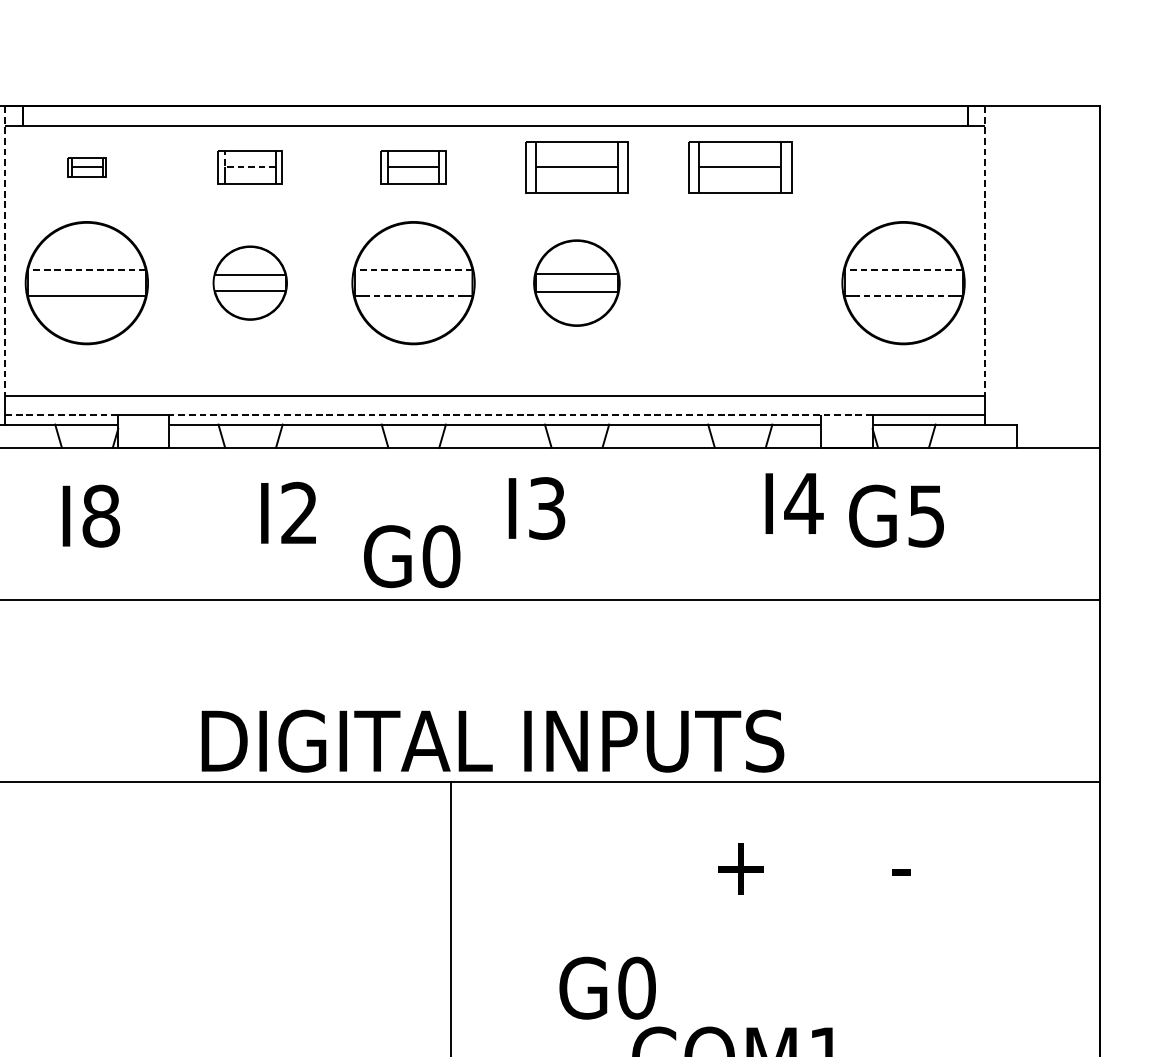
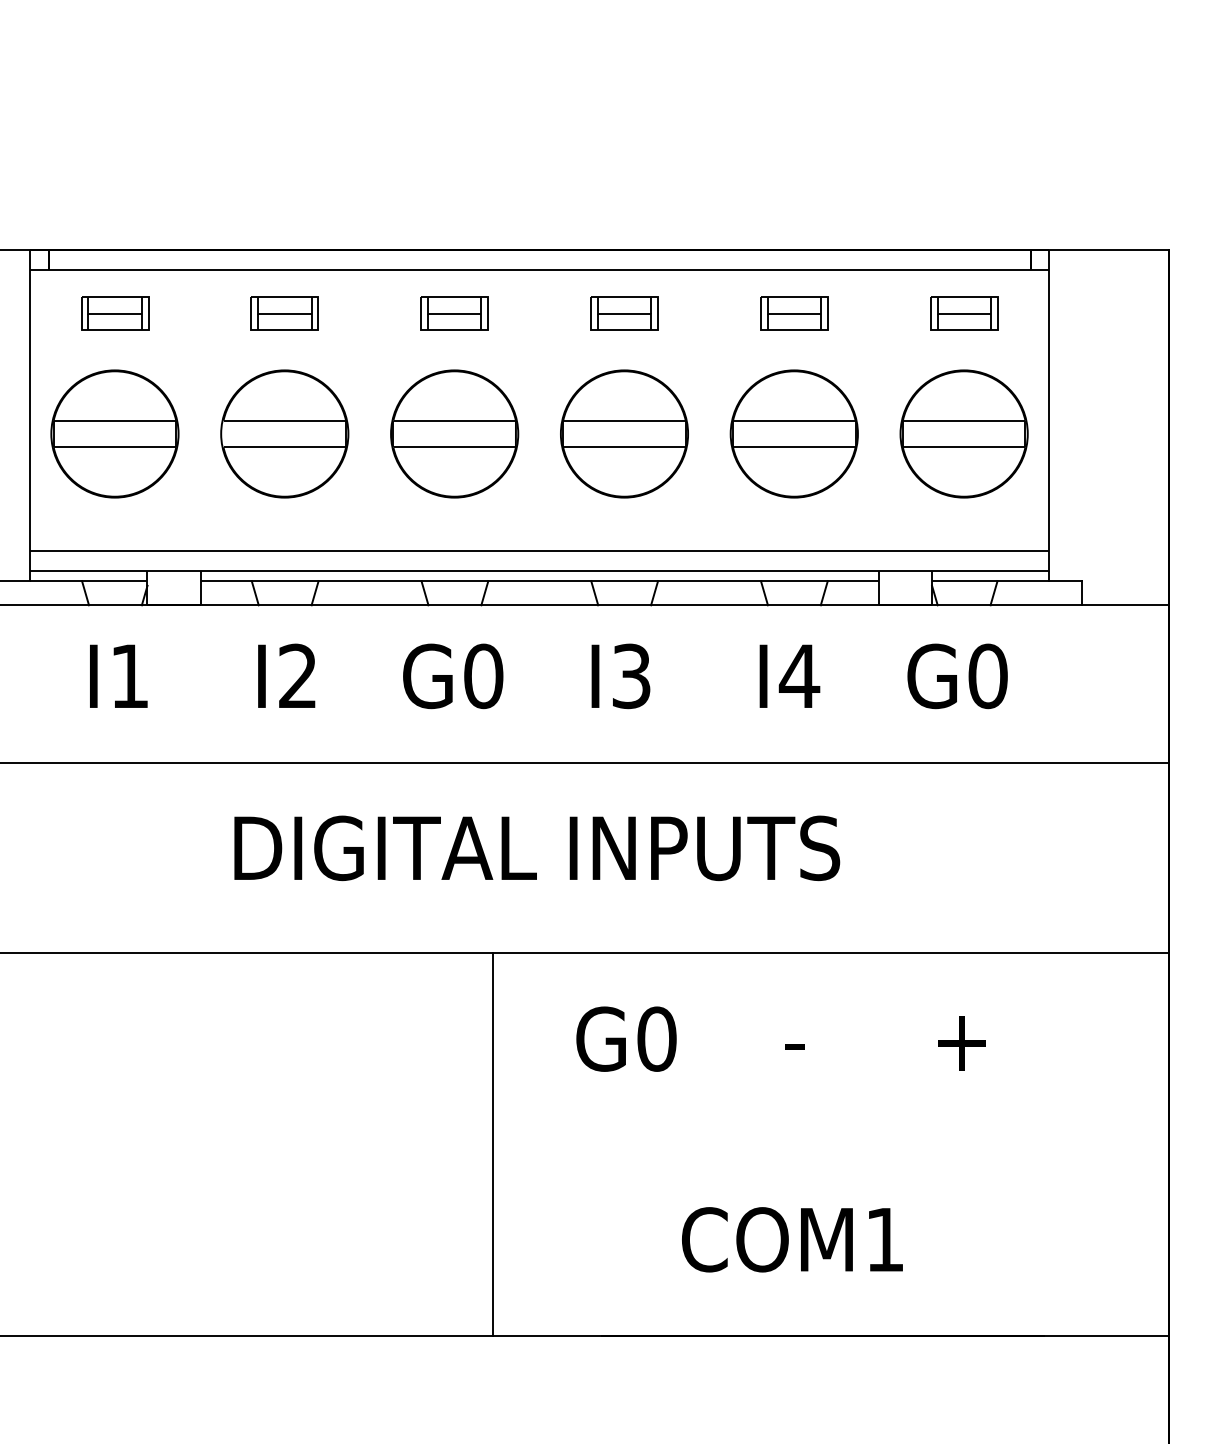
part: (87, 167) -> (115, 313), size x1.67
line: (241, 167) -> (275, 313), dashed -> solid
part: (576, 167) -> (624, 313), size x0.62
part: (740, 167) -> (794, 313), size x0.62
part: (903, 167) -> (964, 313), added
line: (5, 250) -> (30, 400), dashed -> solid
line: (985, 250) -> (1049, 400), dashed -> solid
line: (86, 270) -> (114, 420), dashed -> solid
line: (413, 270) -> (454, 420), dashed -> solid
line: (903, 270) -> (964, 420), dashed -> solid
part: (249, 282) -> (284, 433), size x1.67
part: (576, 282) -> (624, 433), size x1.43
part: (739, 282) -> (793, 433), added
line: (413, 296) -> (454, 447), dashed -> solid
line: (903, 296) -> (964, 447), dashed -> solid
line: (62, 415) -> (89, 571), dashed -> solid
line: (522, 415) -> (567, 571), dashed -> solid
text: (794, 502) -> (789, 675), moved
text: (536, 508) -> (620, 676), moved
text: (288, 512) -> (286, 675), moved
text: (100, 516) -> (129, 676), I8 -> I1
text: (926, 516) -> (987, 676), G5 -> G0
text: (412, 556) -> (453, 676), moved
text: (493, 741) -> (537, 848), moved
text: (741, 869) -> (795, 1043), + -> -
text: (901, 869) -> (961, 1043), - -> +
text: (607, 987) -> (626, 1038), moved

